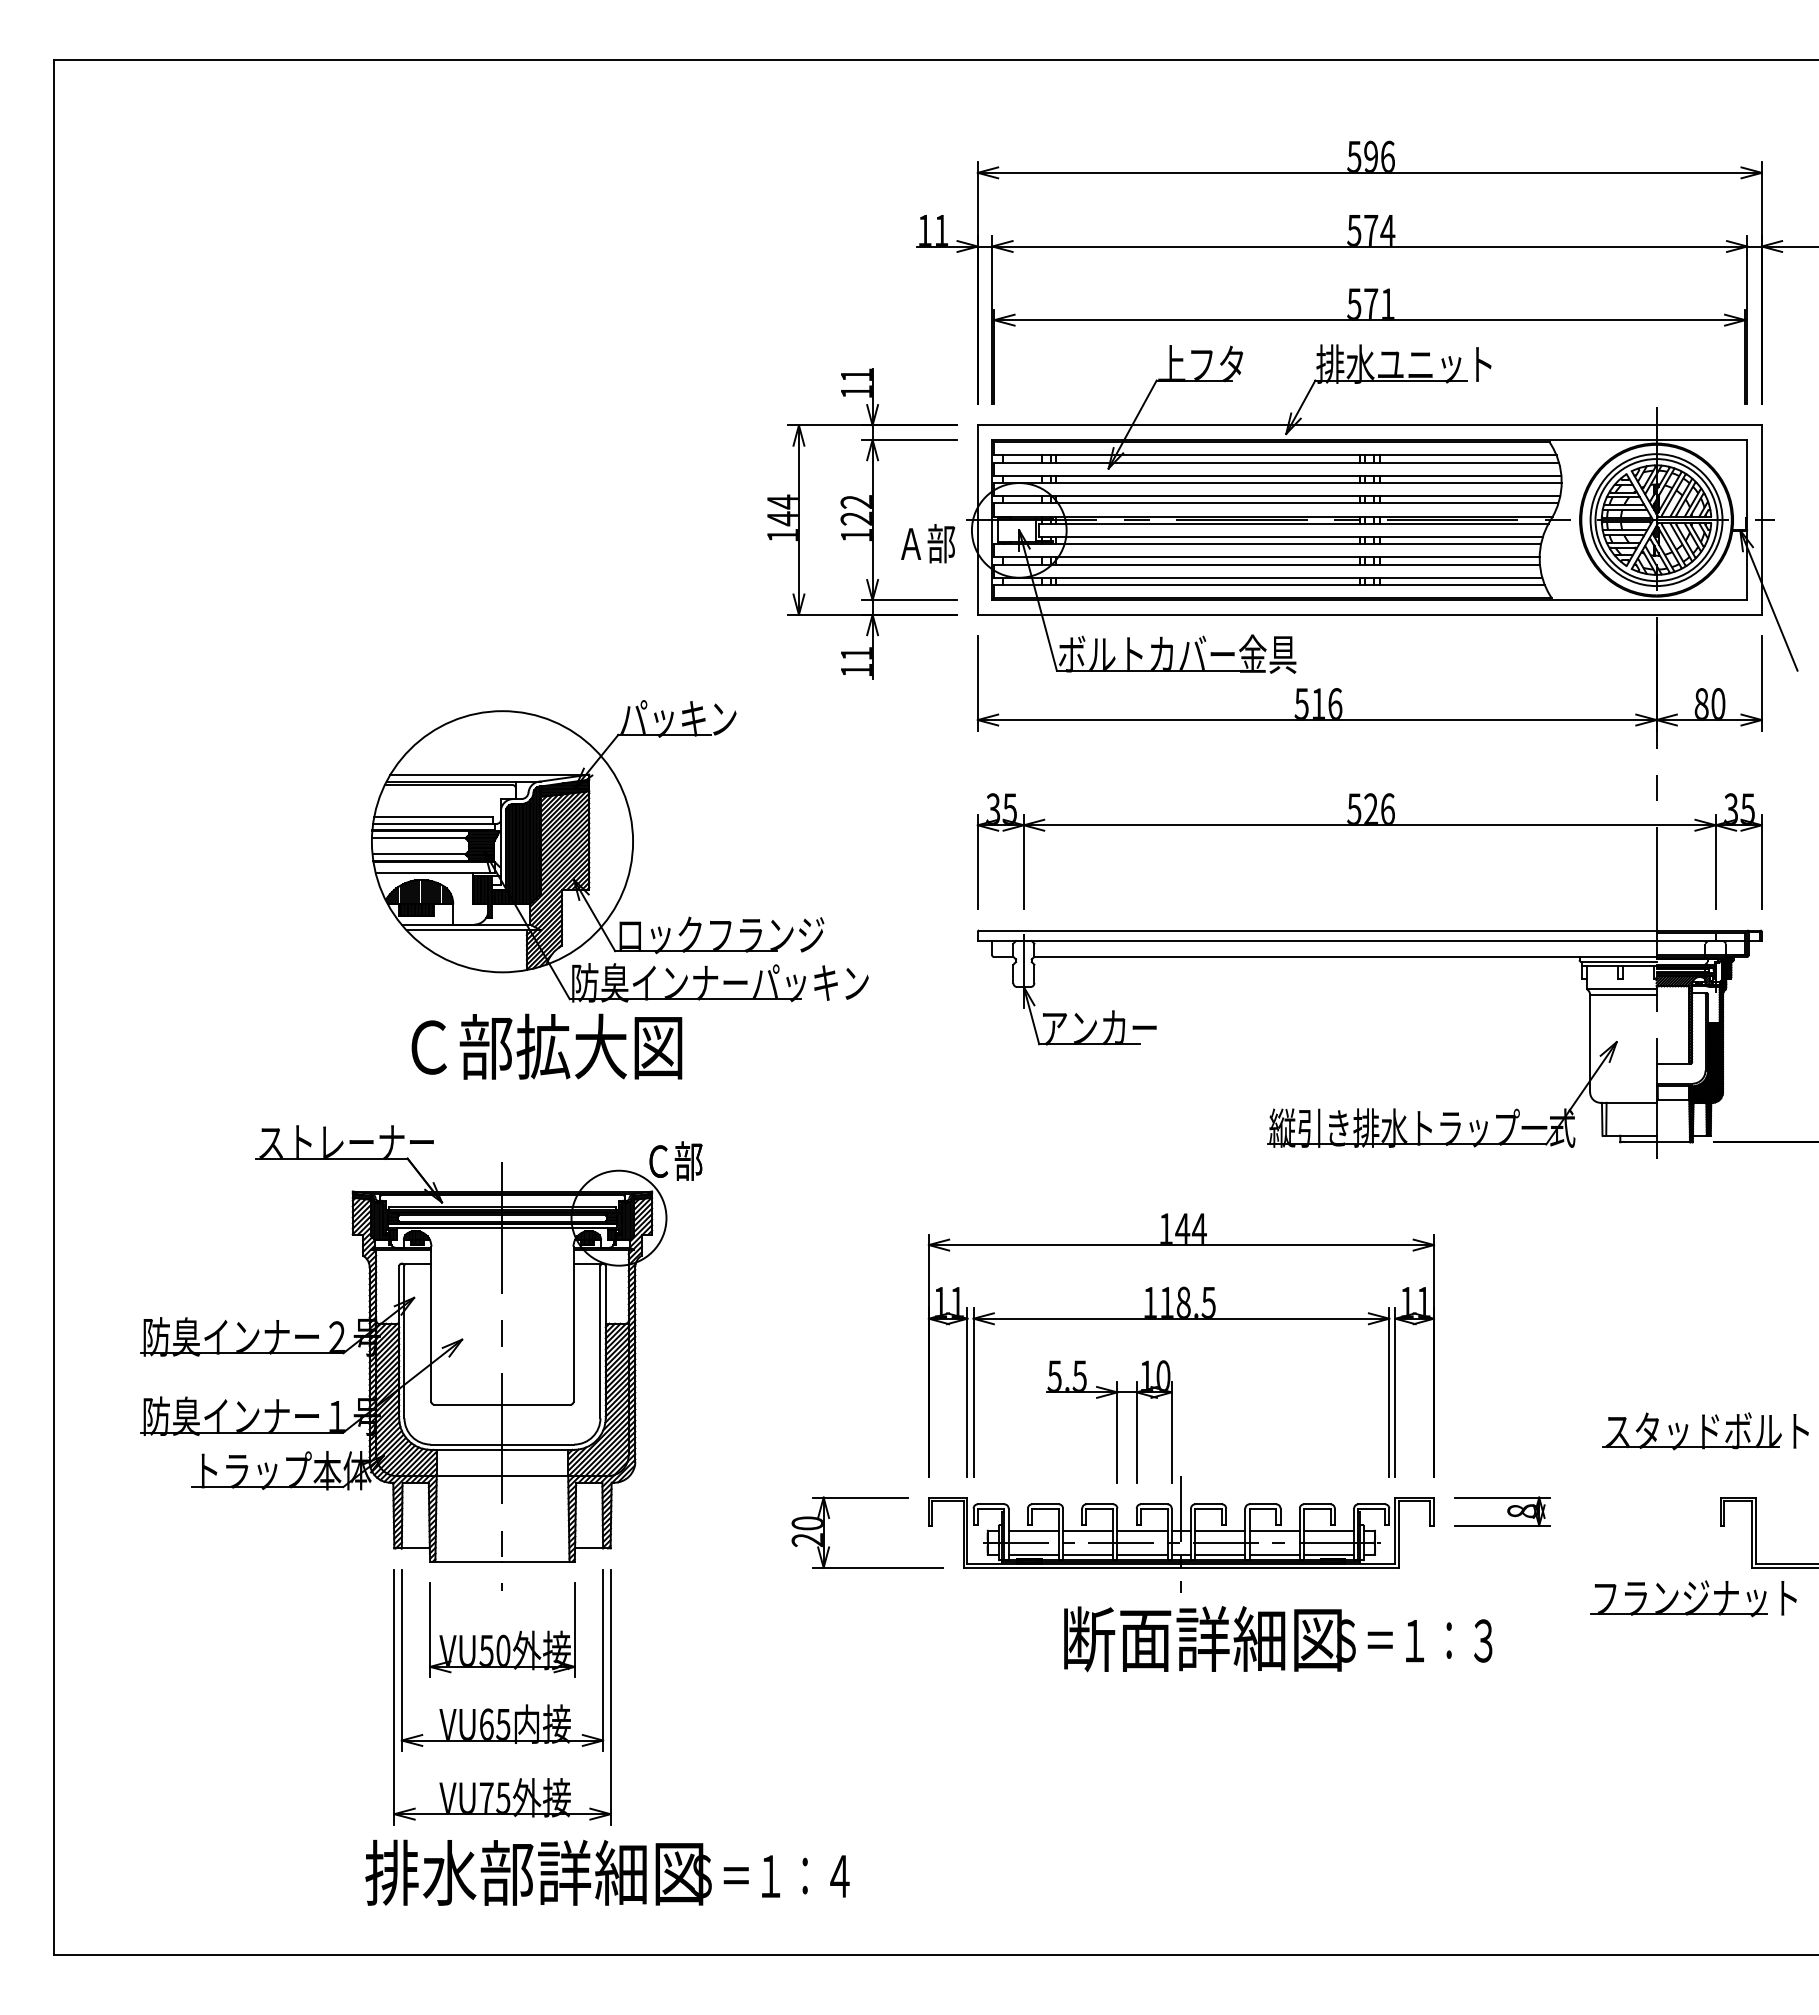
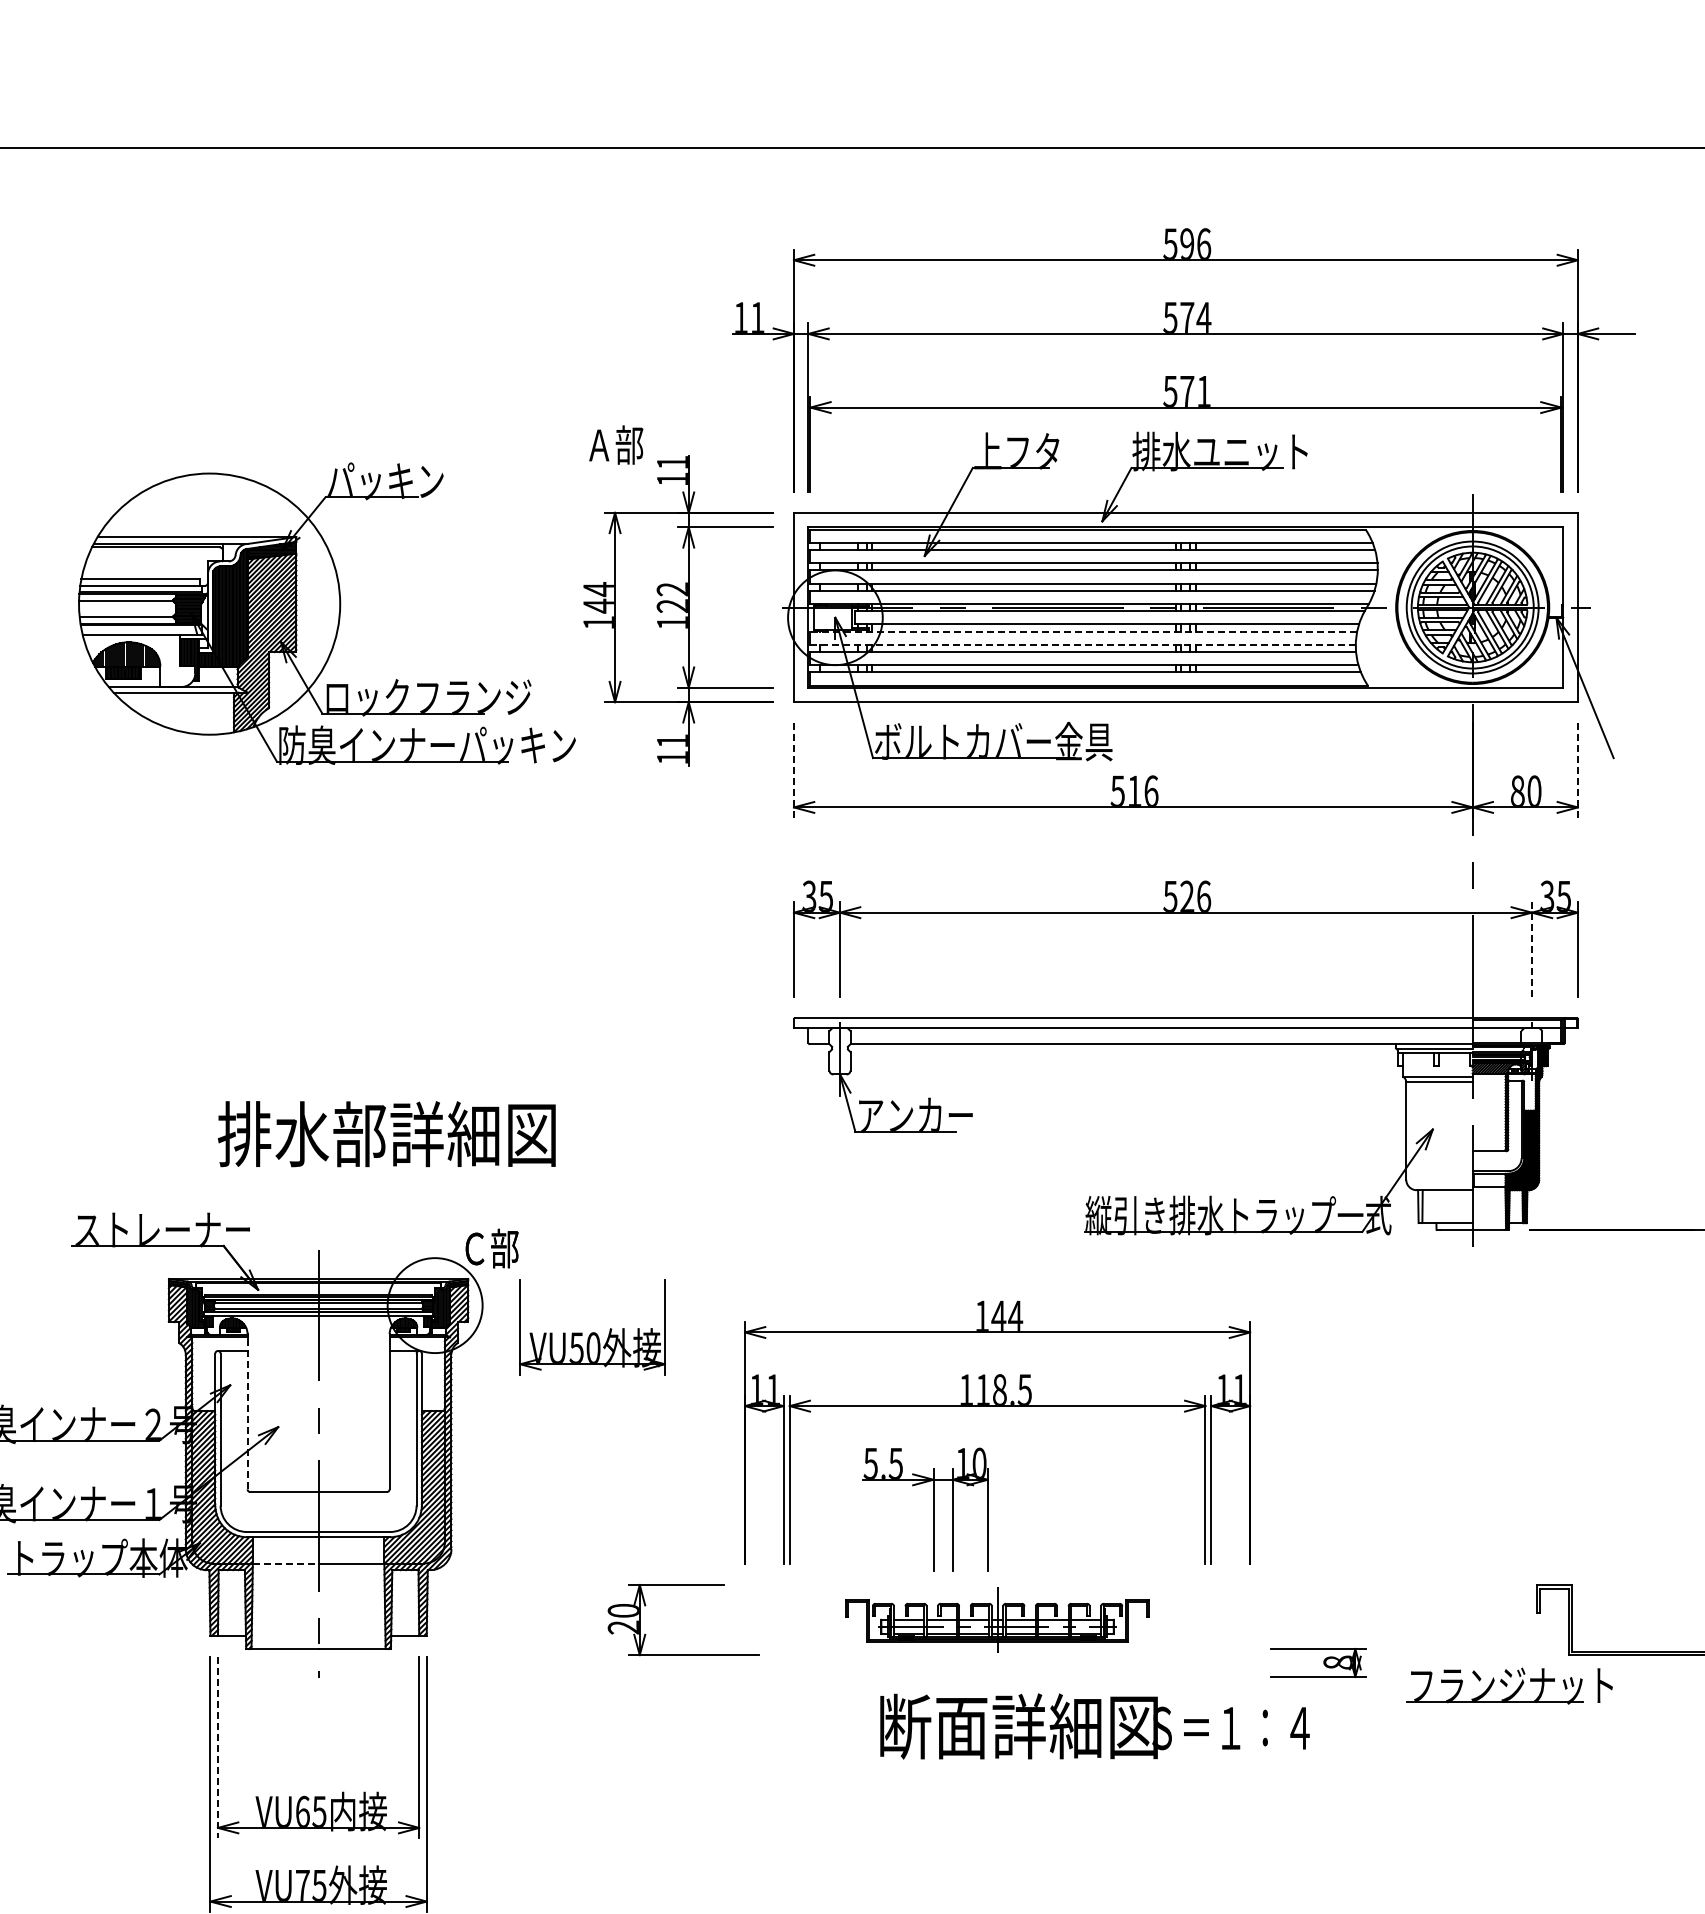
text: (928, 543) -> (616, 444), moved
line: (1267, 544) -> (1083, 631), solid -> dashed
line: (1266, 557) -> (1082, 644), solid -> dashed
line: (977, 683) -> (793, 770), solid -> dashed
line: (1761, 683) -> (1577, 770), solid -> dashed
part: (619, 851) -> (326, 613), moved
line: (1715, 861) -> (1531, 948), solid -> dashed
text: (570, 1046) -> (386, 1133), Ｃ部拡大図 -> 排水部詳細図
line: (431, 1324) -> (247, 1411), solid -> dashed
part: (1705, 1431) -> (1521, 1518), removed
line: (469, 1476) -> (285, 1563), solid -> dashed
part: (1502, 1511) -> (1318, 1662), moved
part: (1181, 1534) -> (997, 1621), size x0.6
part: (502, 1629) -> (592, 1326), moved
text: (1483, 1640) -> (1299, 1727), Ｓ＝１：３ -> Ｓ＝１：４
line: (401, 1660) -> (217, 1747), solid -> dashed

